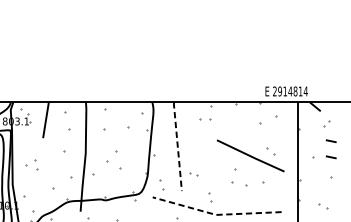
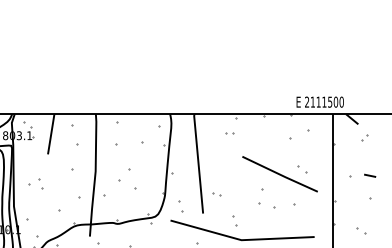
text: (293, 90) -> (327, 101), 2914814 -> 2111500
part: (205, 119) -> (229, 133), size x0.62
line: (331, 140) -> (370, 157), removed
line: (177, 146) -> (198, 163), dashed -> solid
line: (216, 215) -> (241, 240), dashed -> solid

